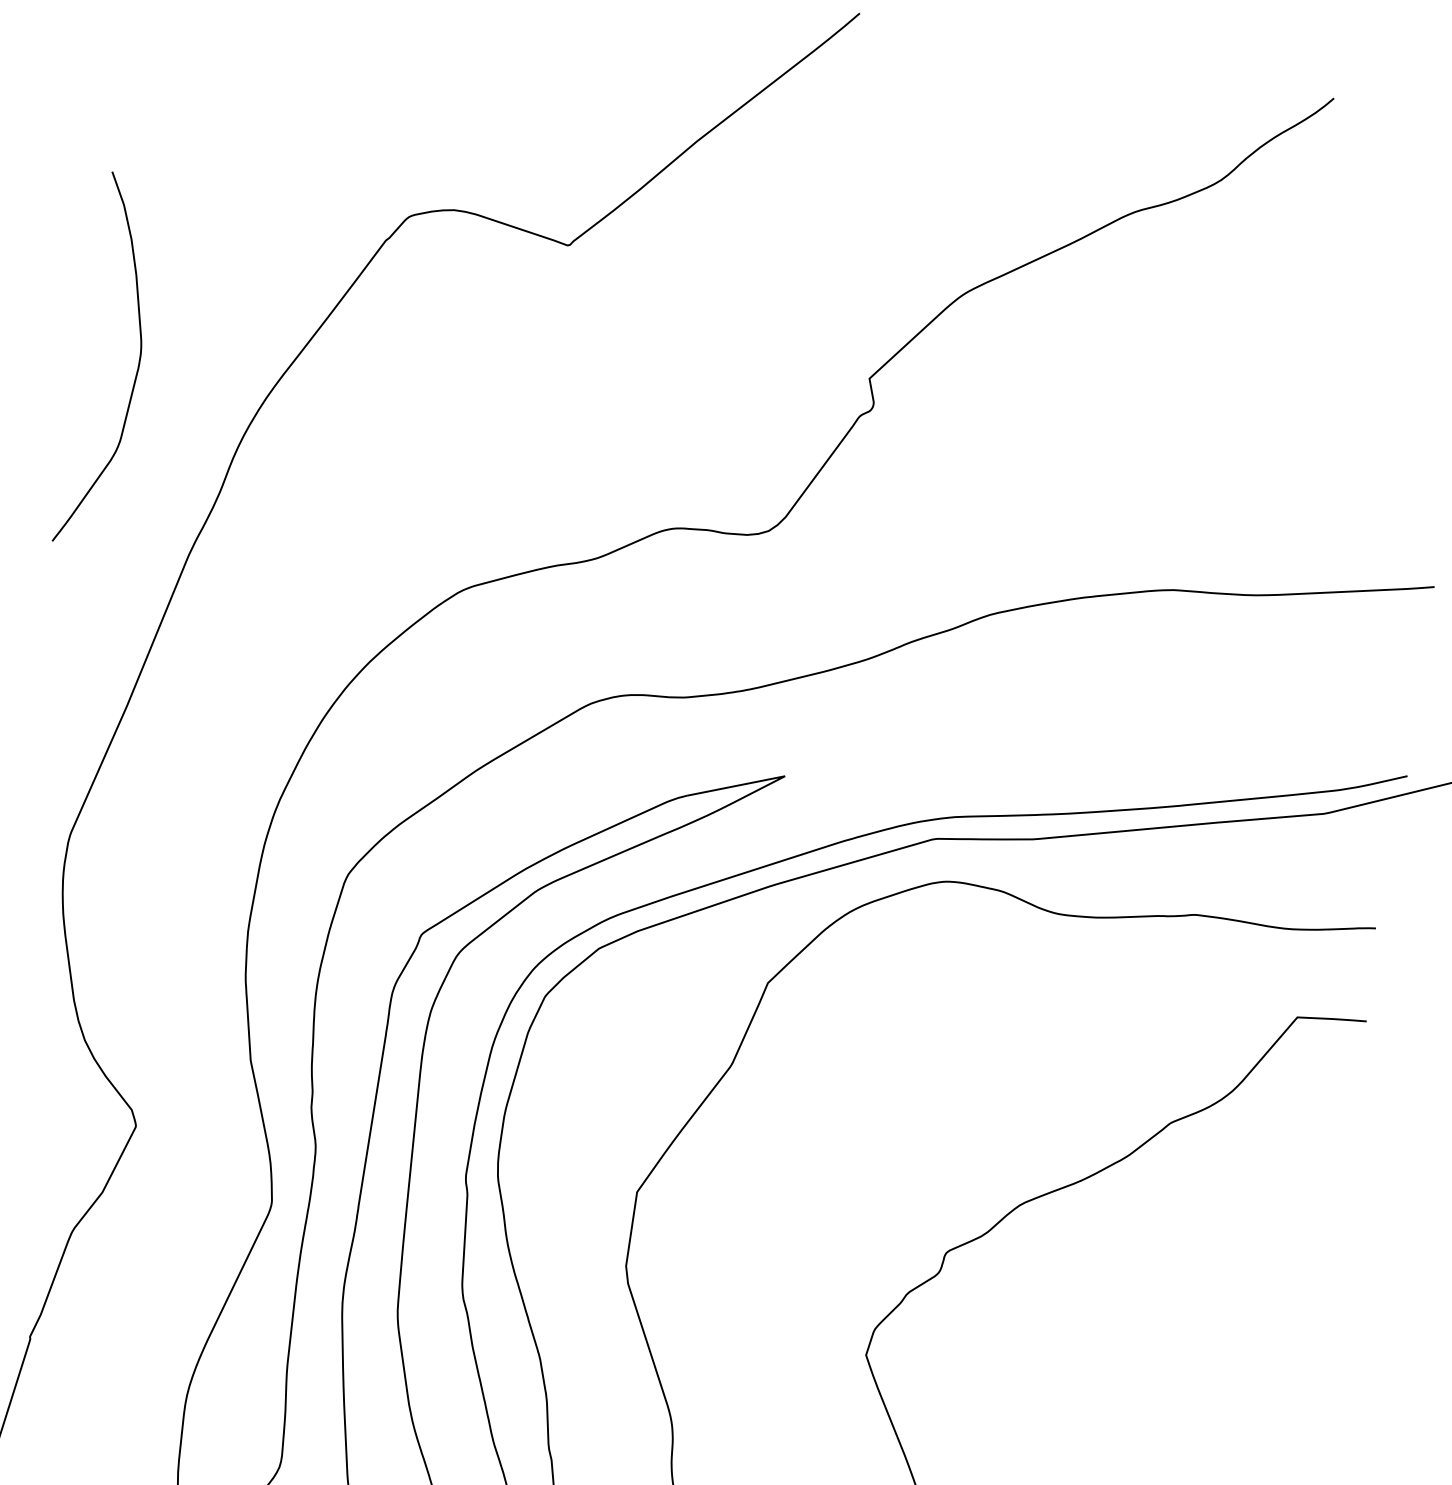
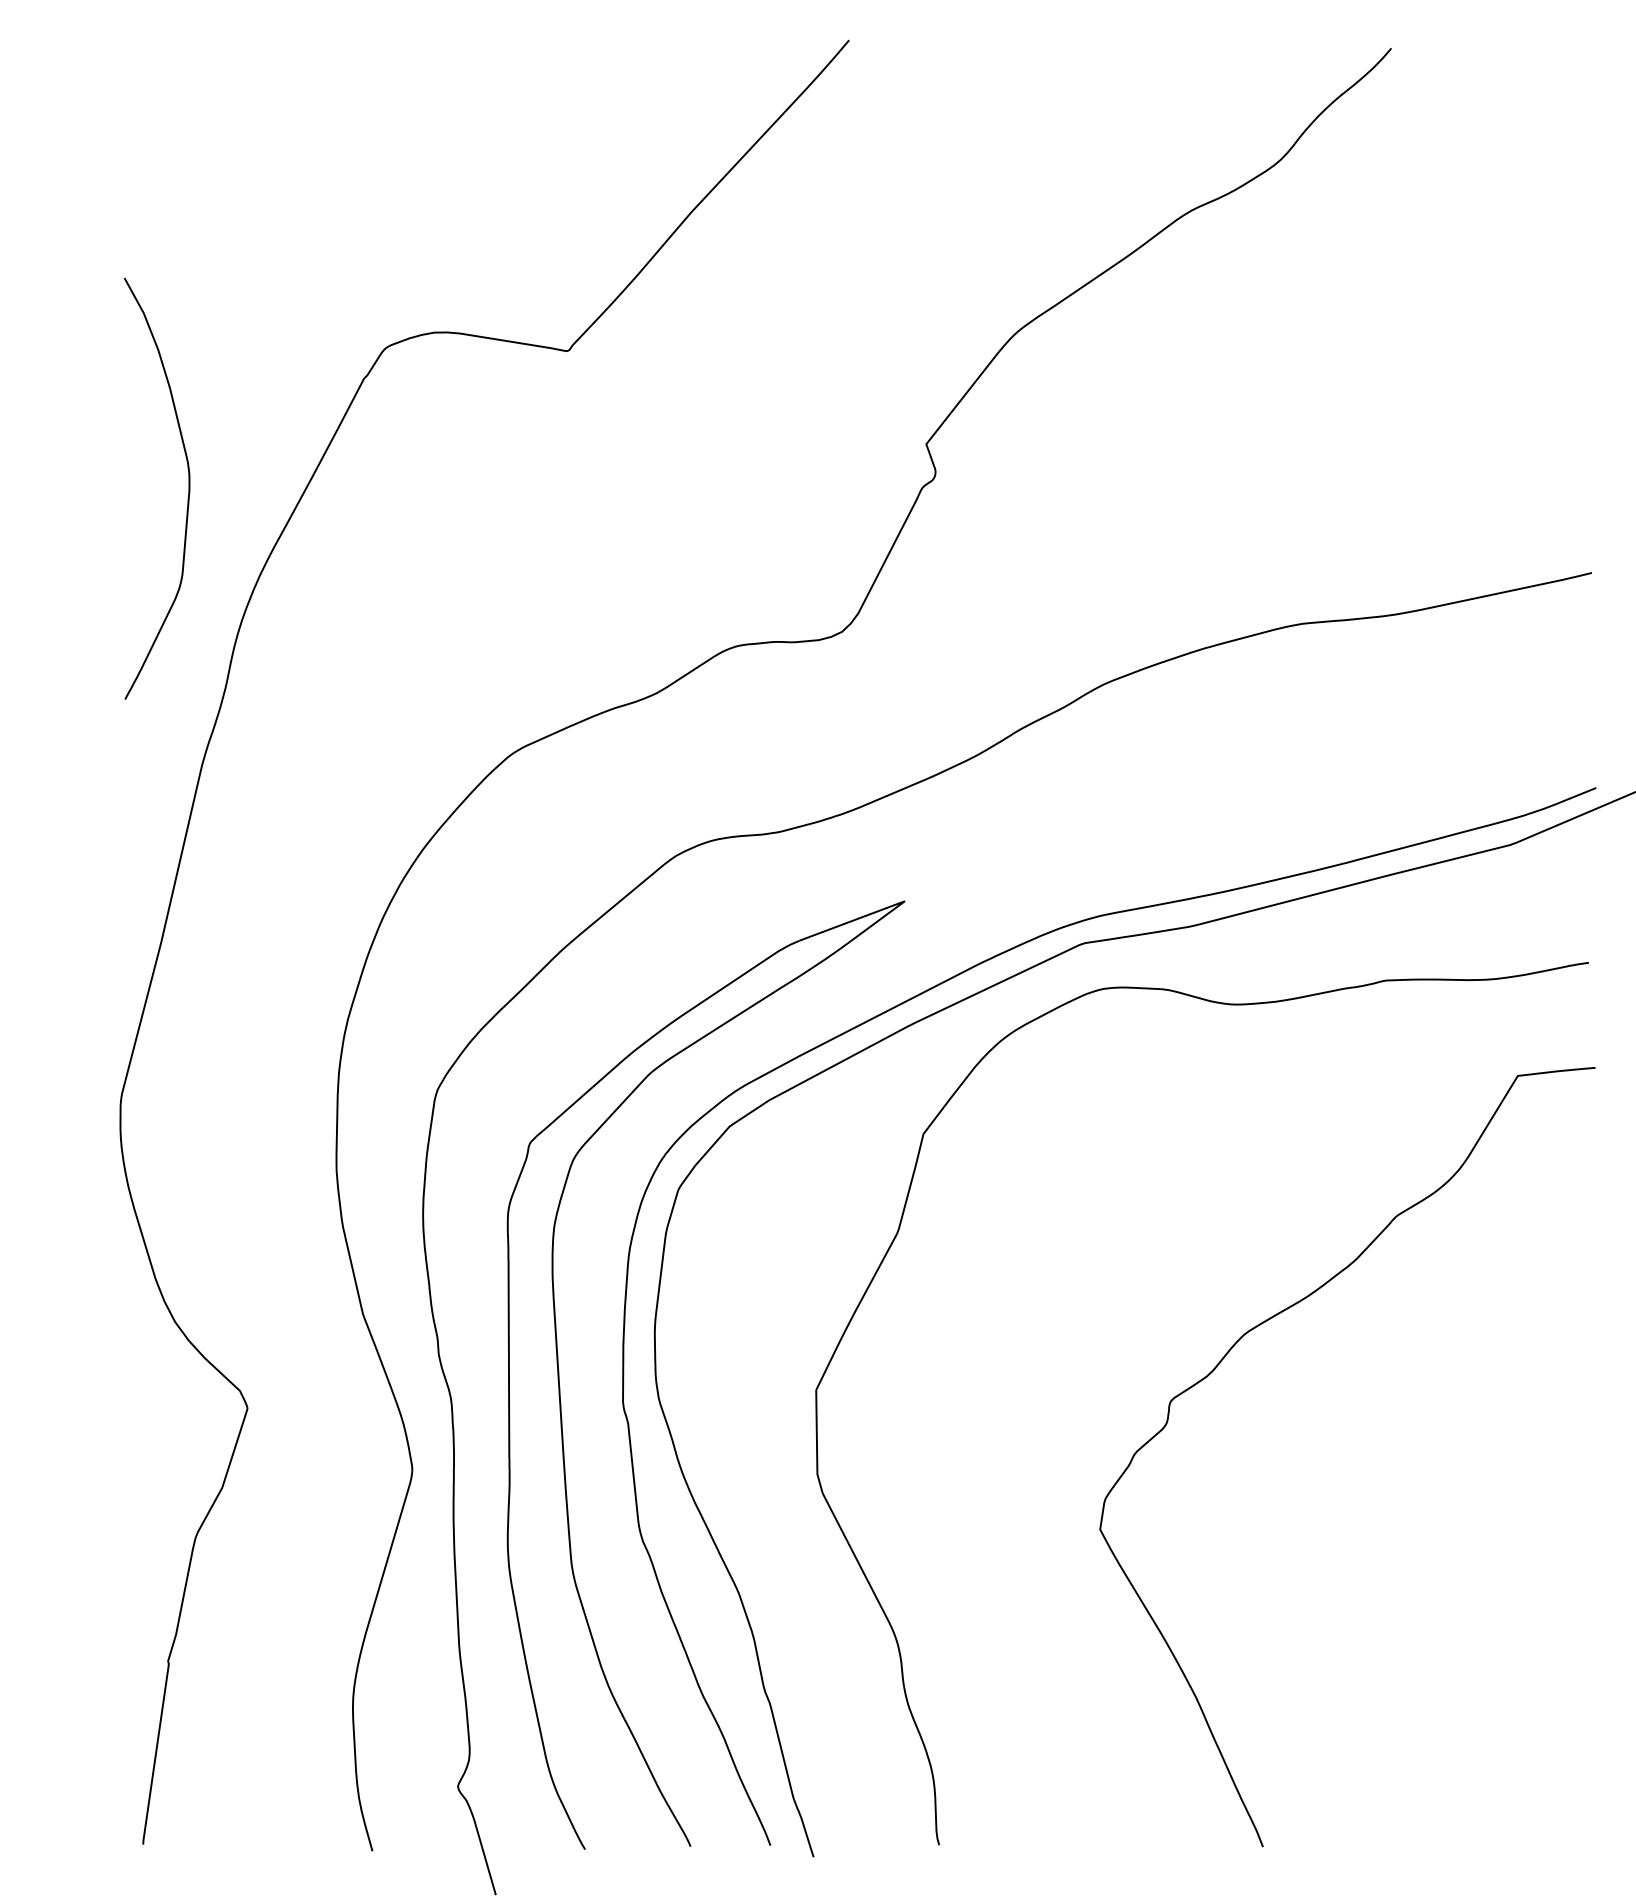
curve: (138, 365) -> (188, 488), moved

